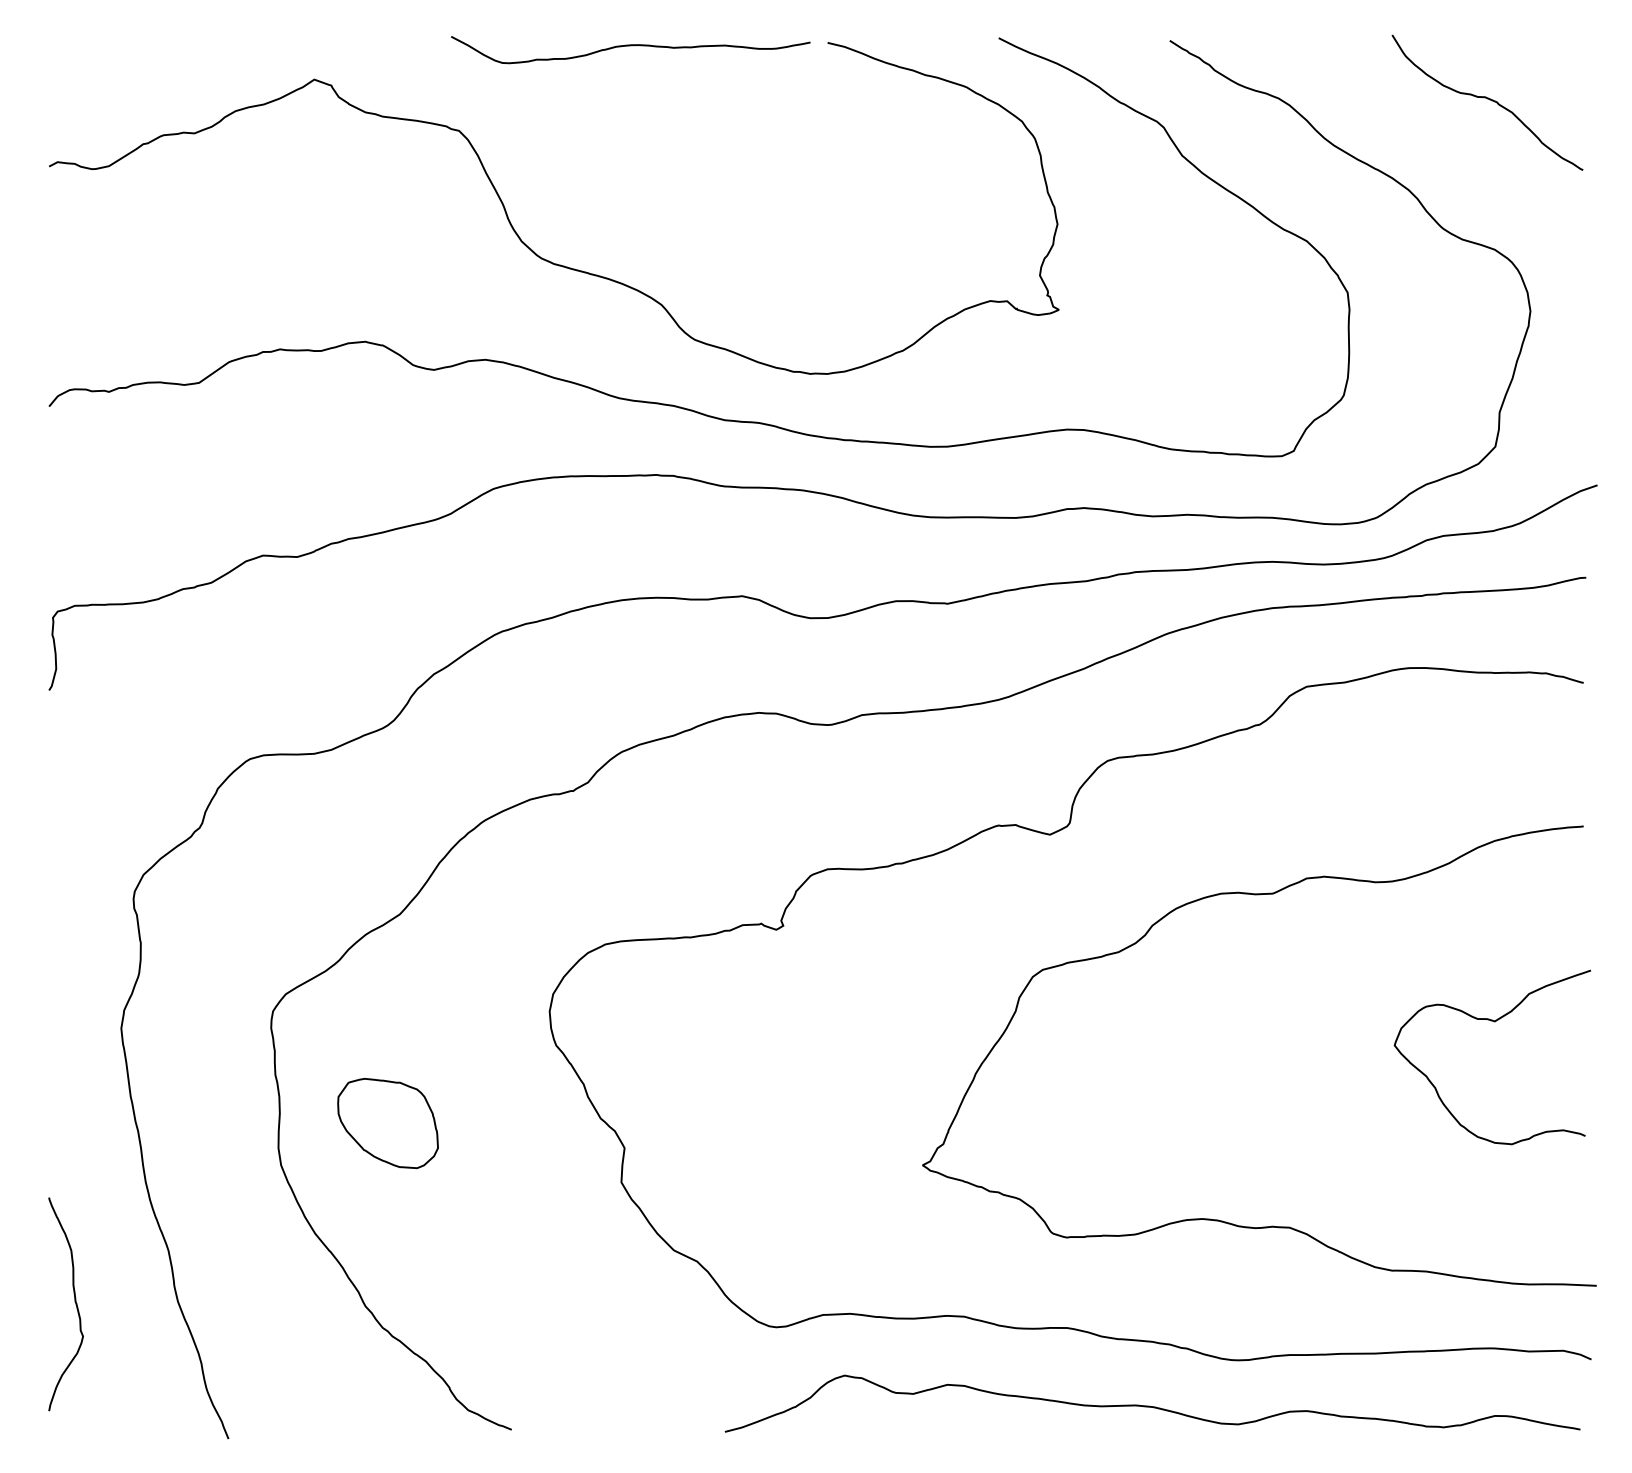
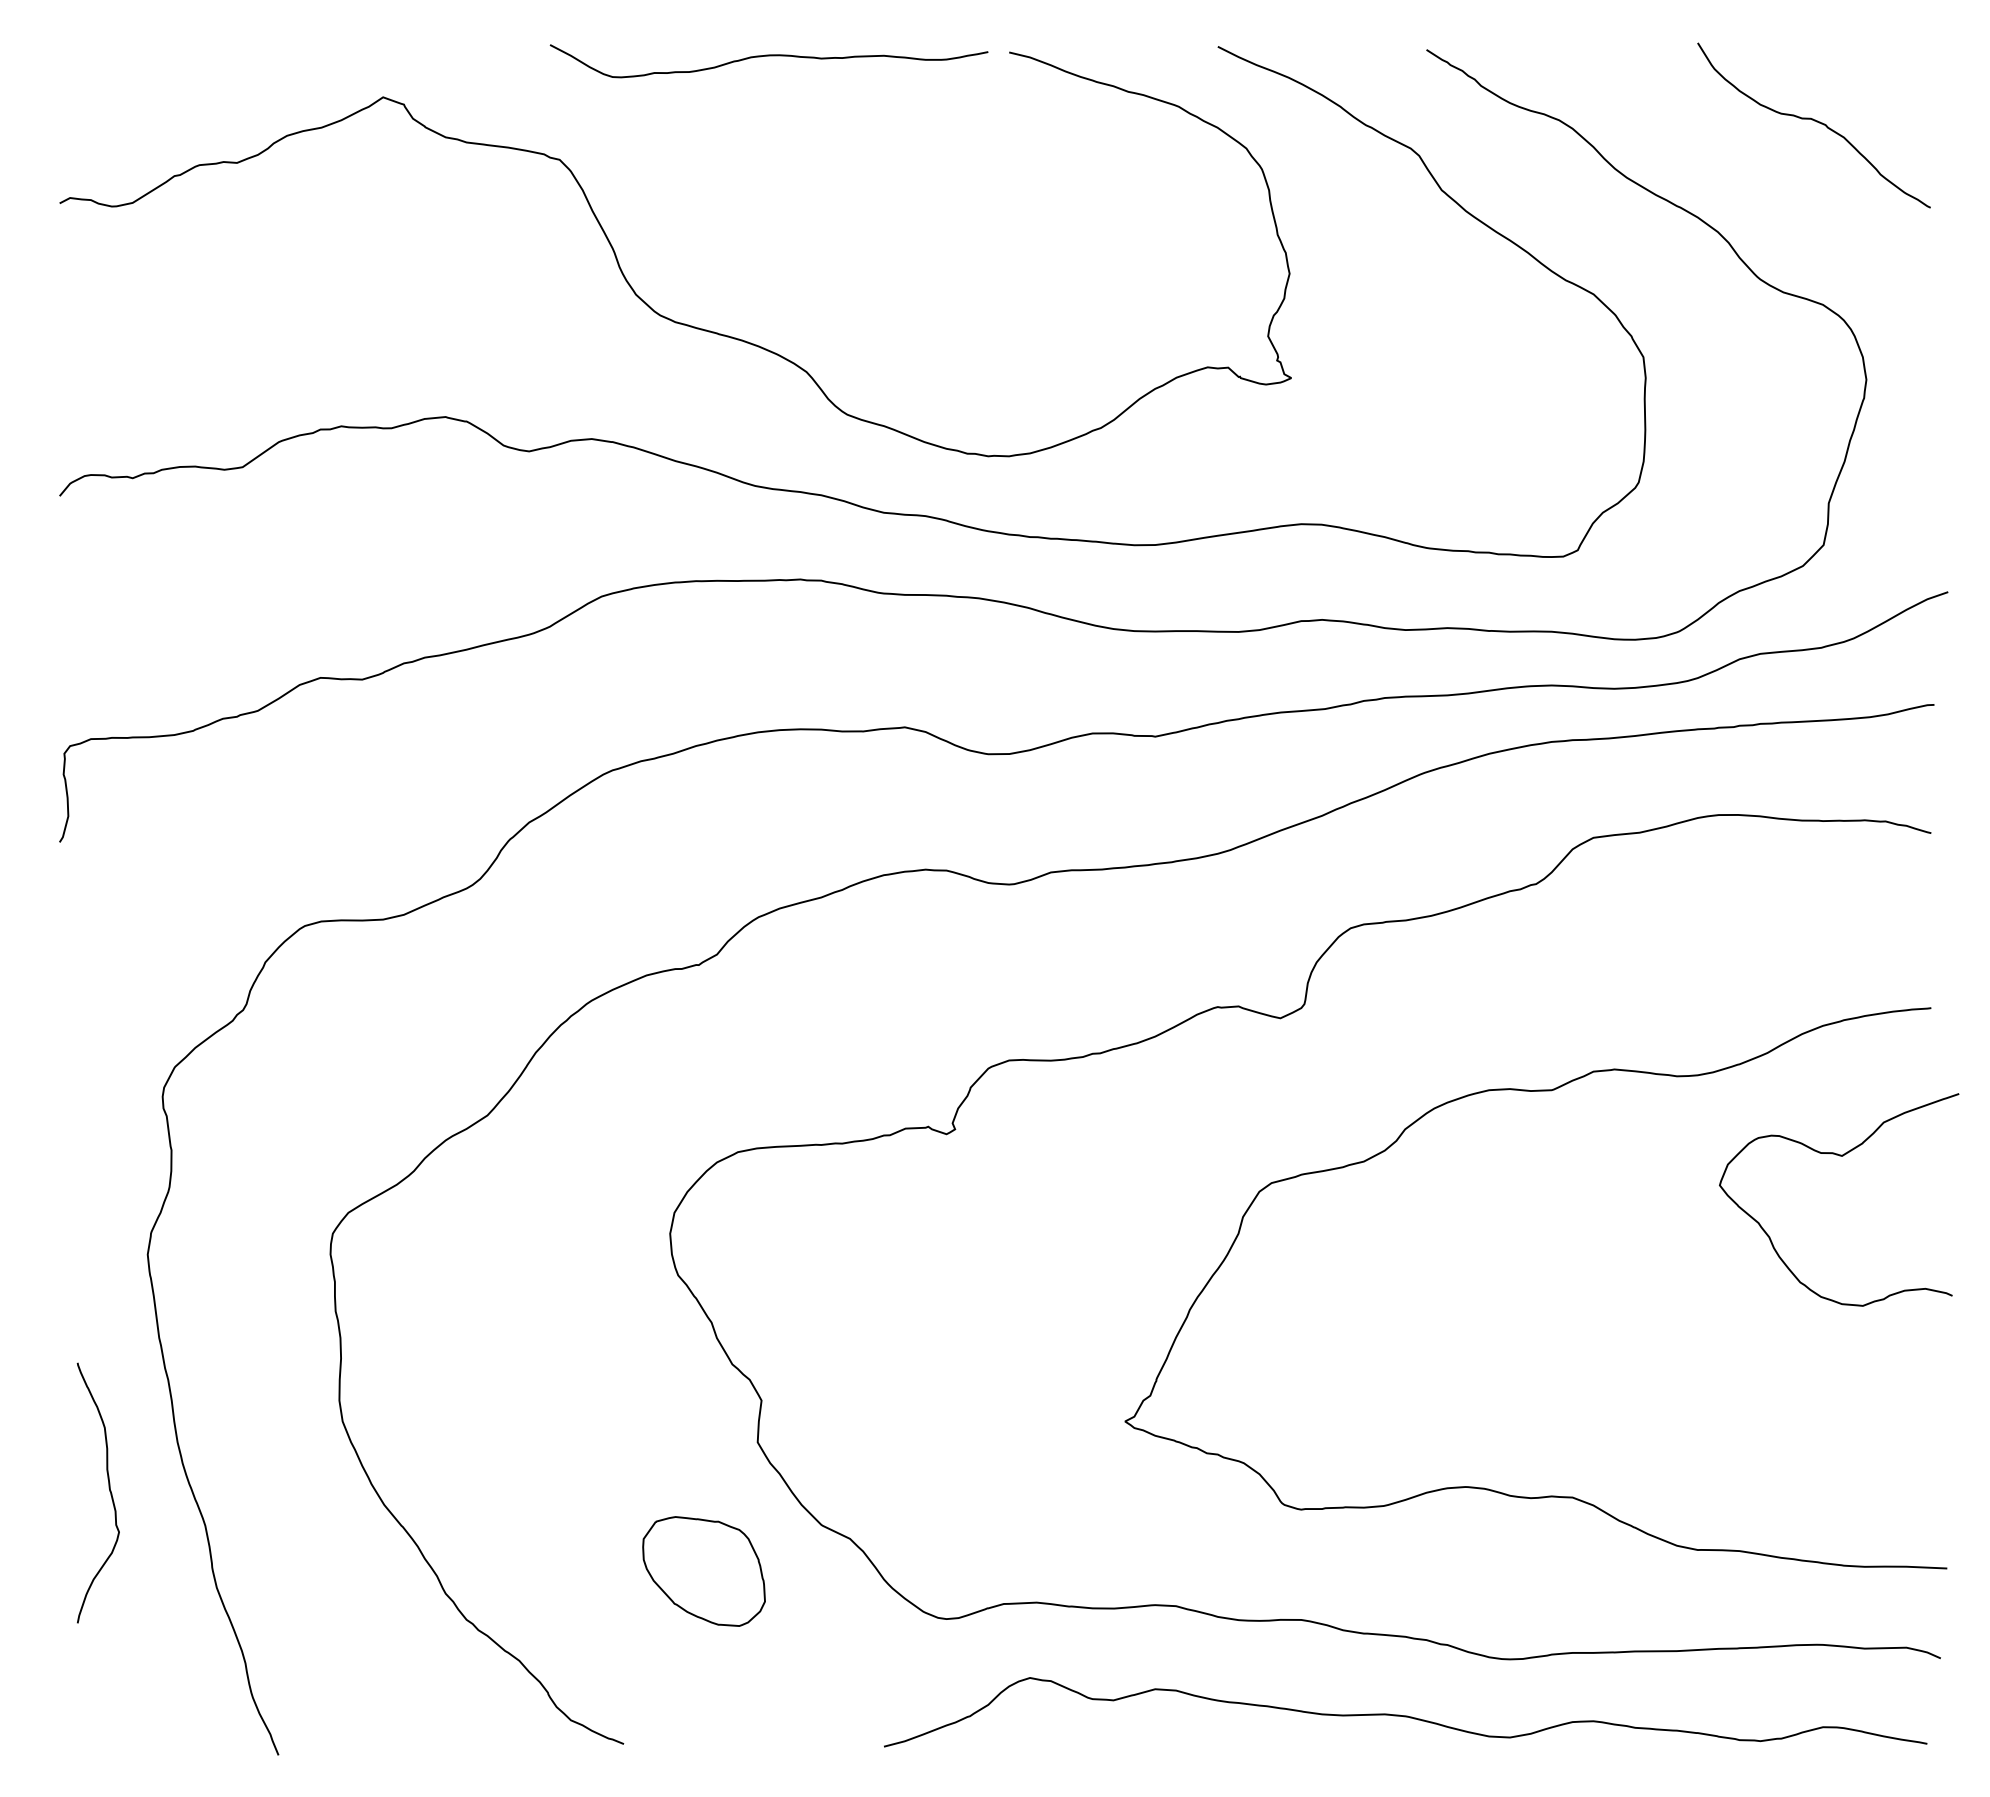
curve: (1492, 1021) -> (1839, 1156), moved
part: (387, 1123) -> (703, 1571), moved
curve: (74, 1300) -> (108, 1488), moved

